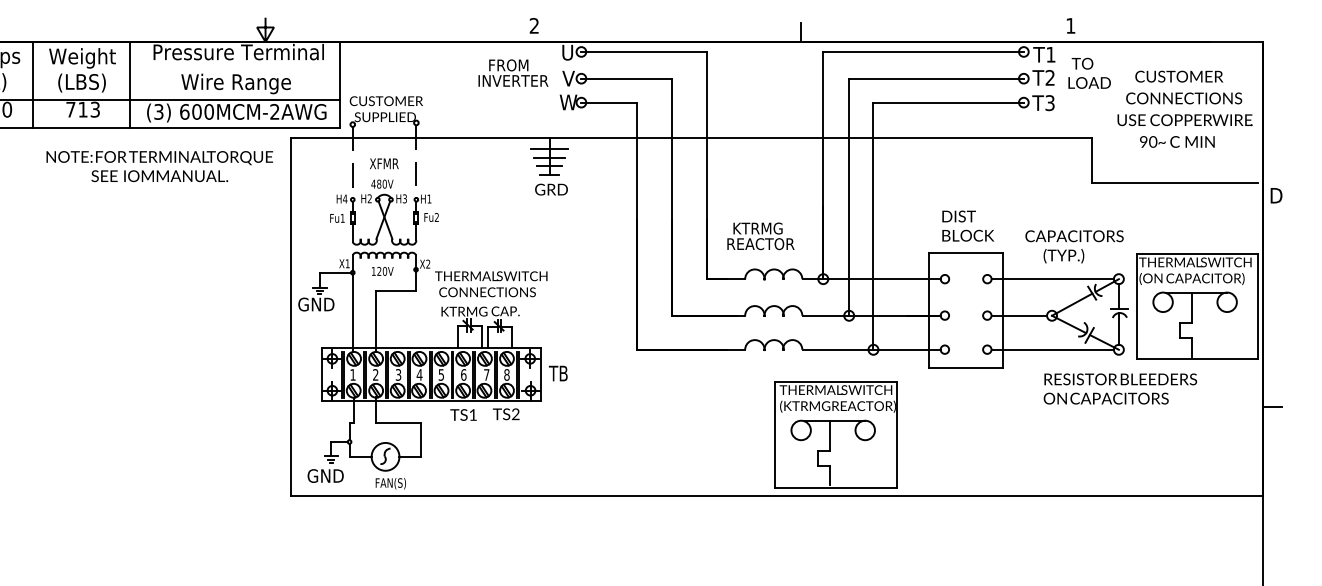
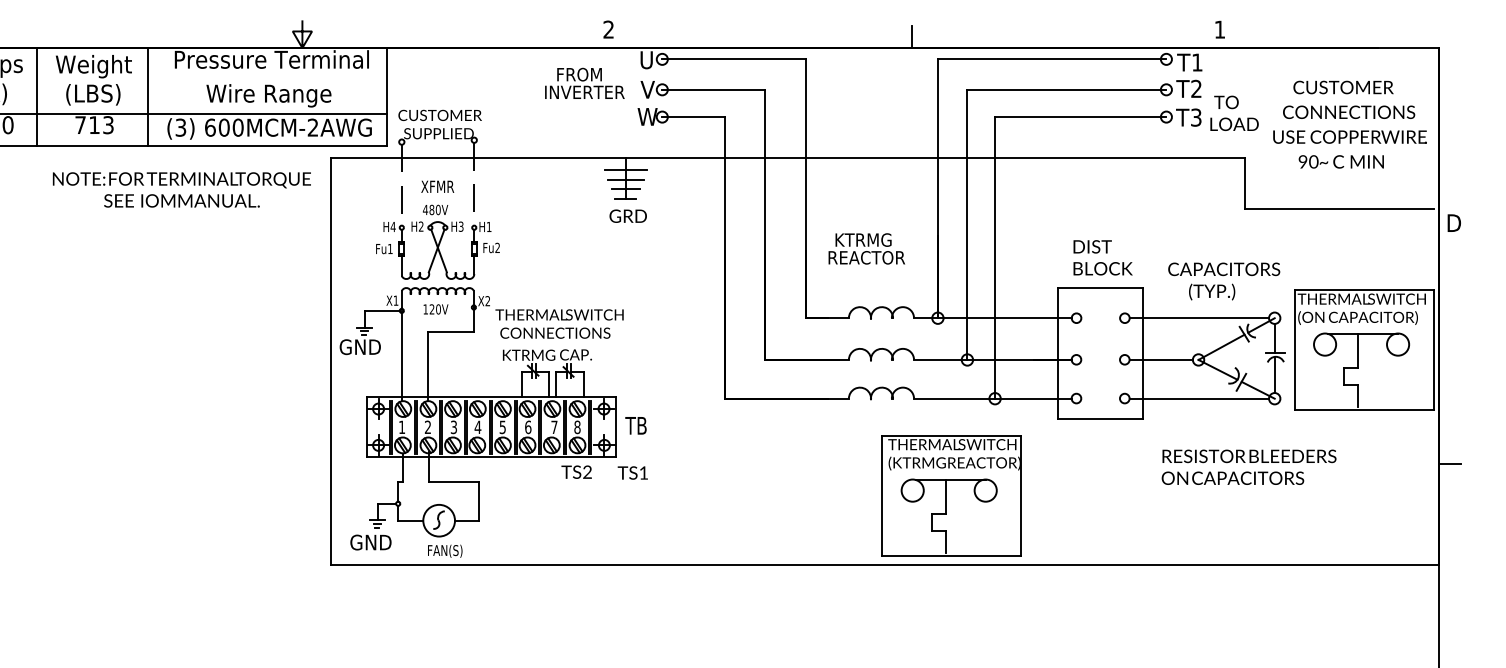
text: (1089, 72) -> (1234, 112), moved
text: (760, 236) -> (866, 249), moved
text: (1120, 388) -> (1249, 466), moved
text: (463, 414) -> (632, 472), moved

